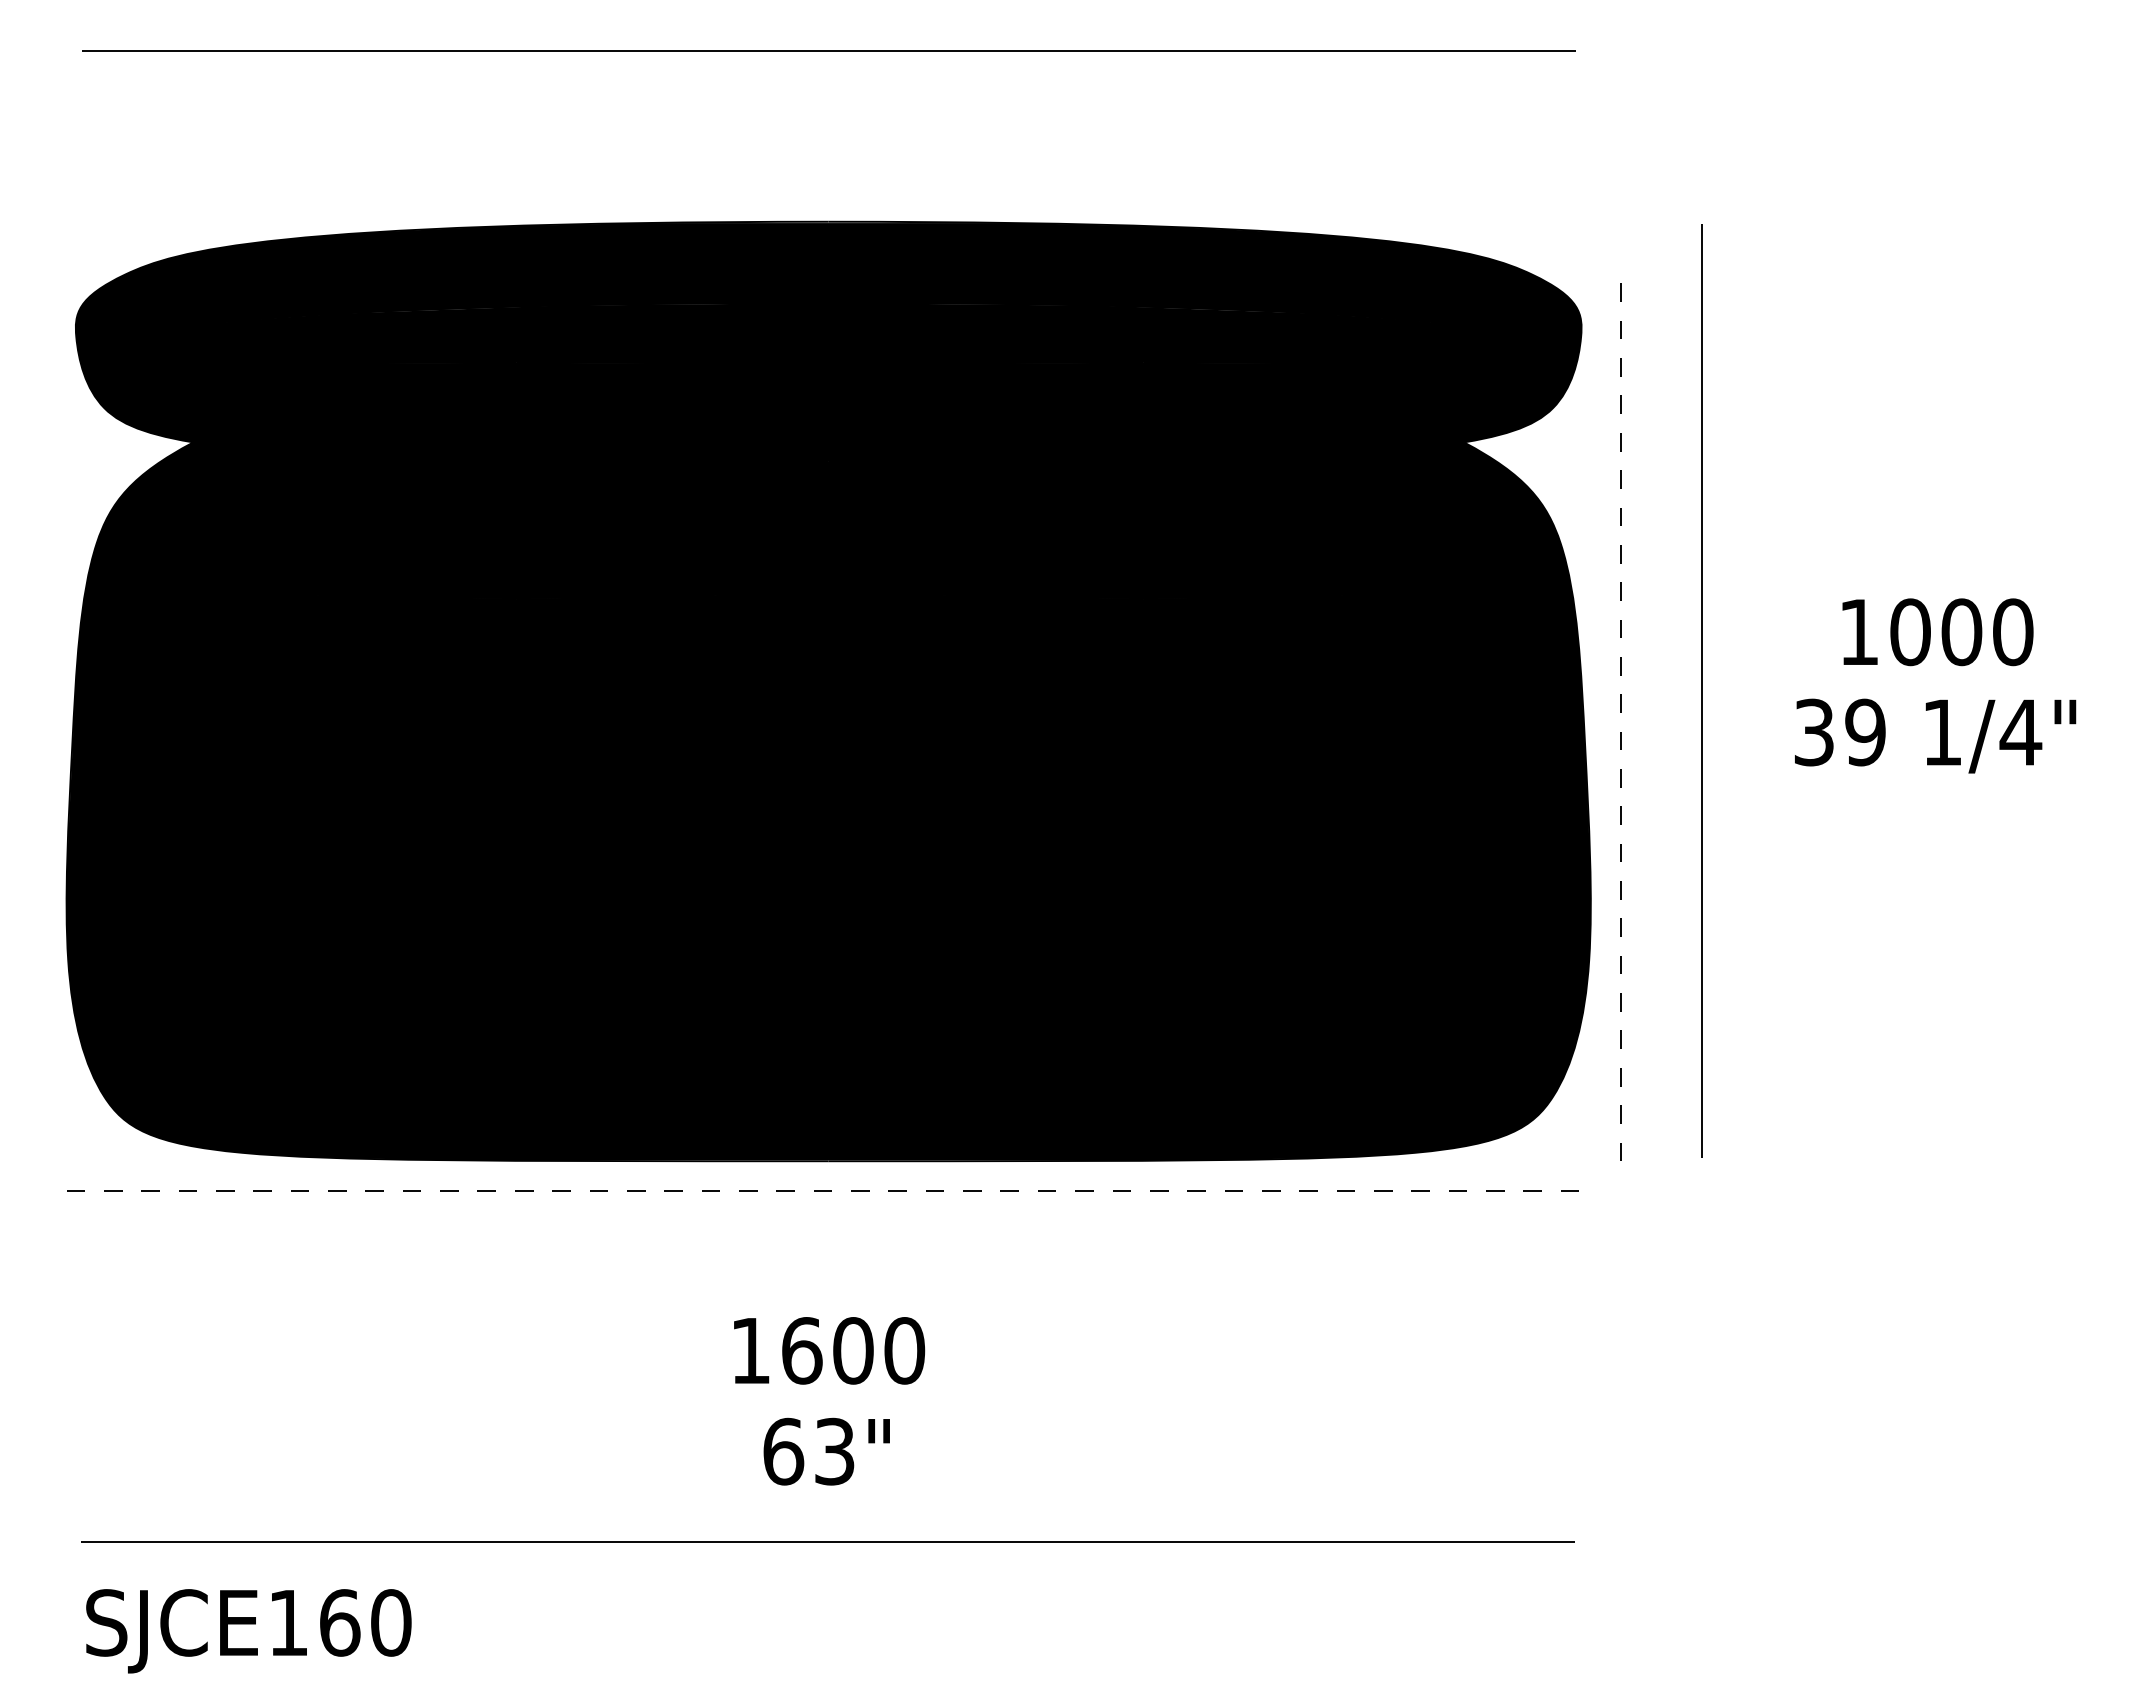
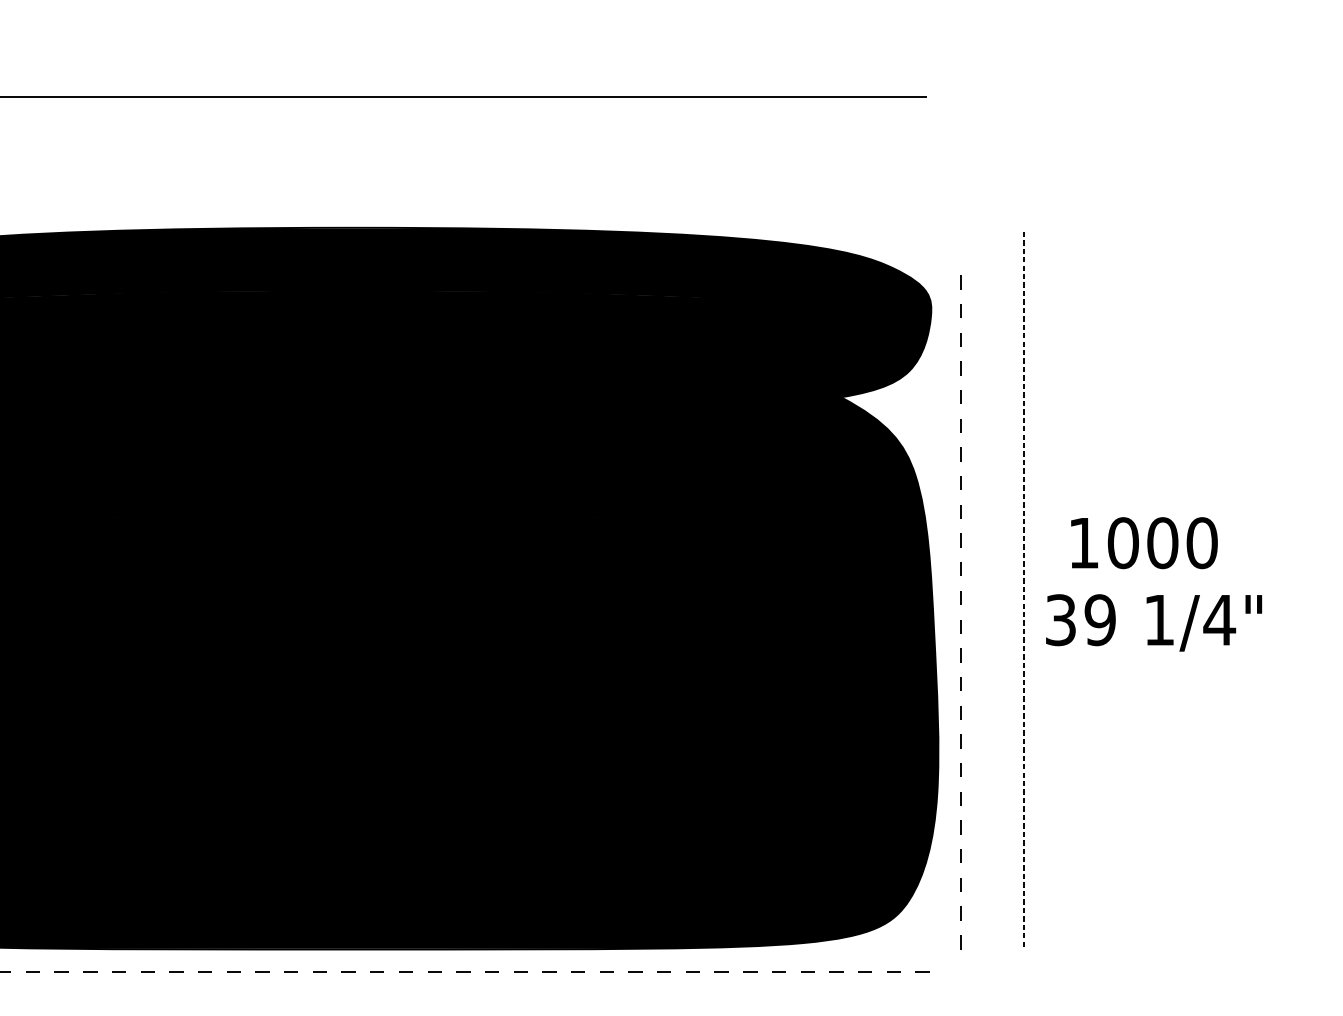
text: (1937, 632) -> (1144, 543), moved
line: (1701, 690) -> (1023, 587), solid -> dashed
text: (1935, 735) -> (1154, 622), moved

